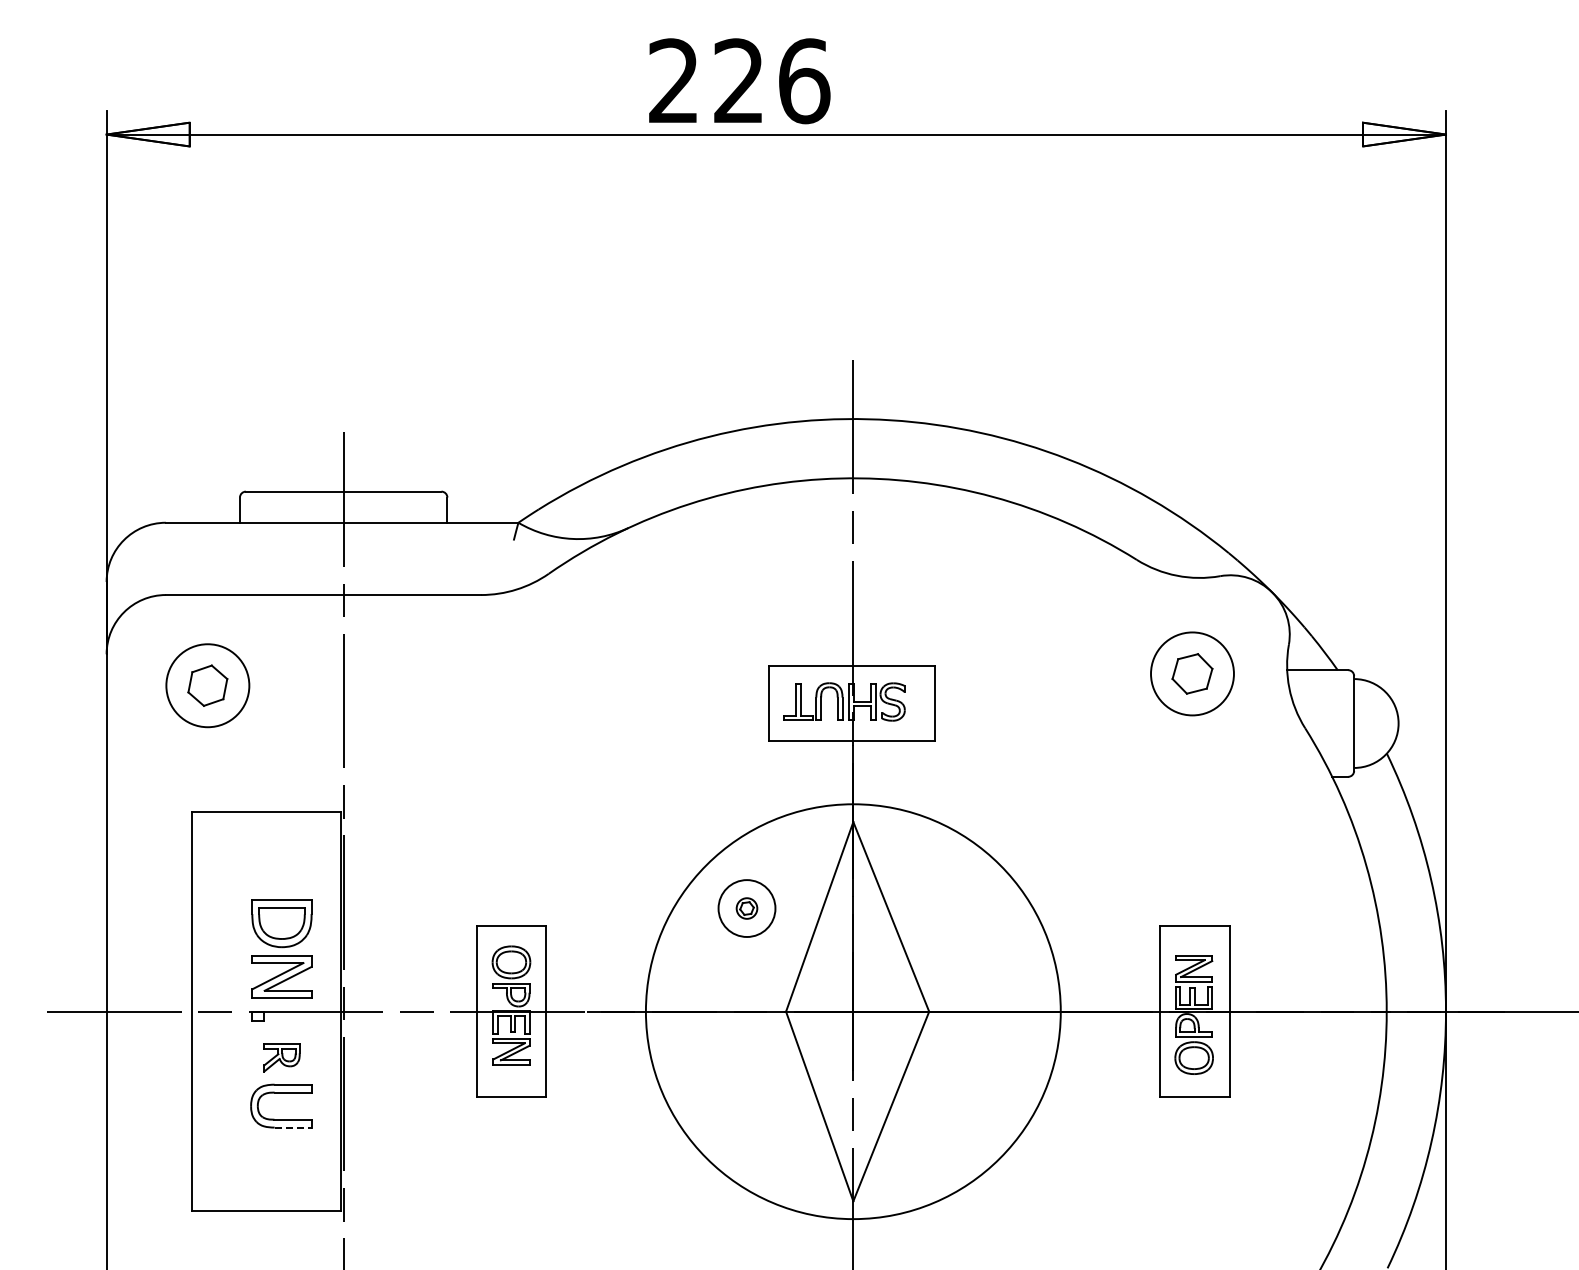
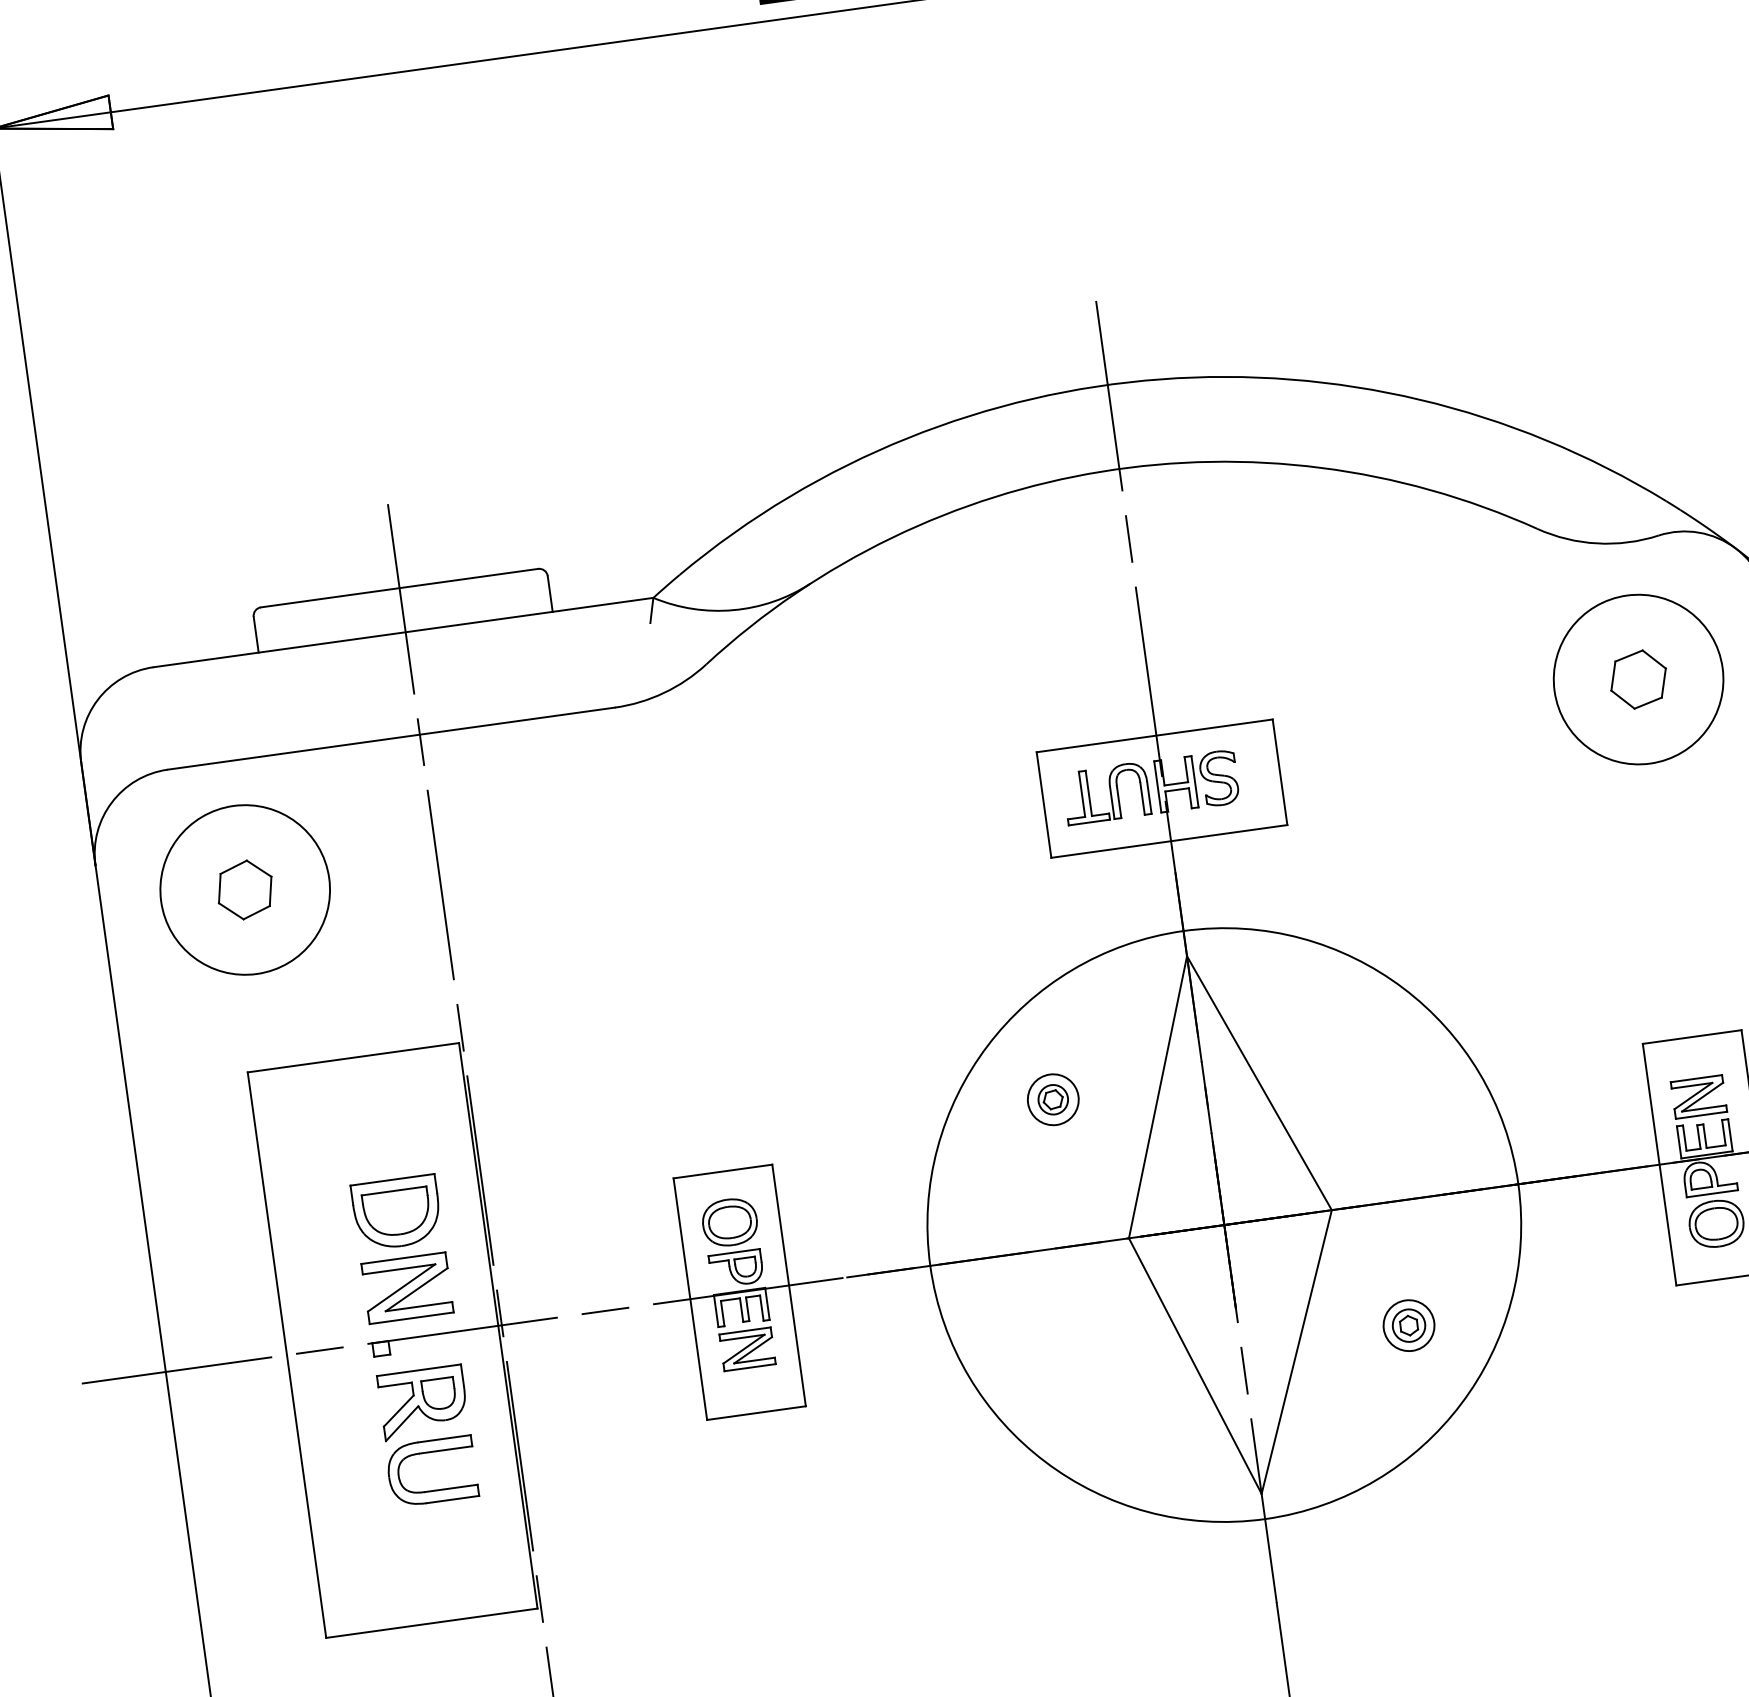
circle: (1192, 673) -> (1638, 678), size x1.43
circle: (207, 685) -> (244, 889), size x1.43
circle: (746, 908) -> (1052, 1099), size x0.62
part: (281, 1057) -> (422, 1402), size x1.67
part: (971, 1098) -> (1408, 1324), added
line: (293, 1127) -> (453, 1499), dashed -> solid

